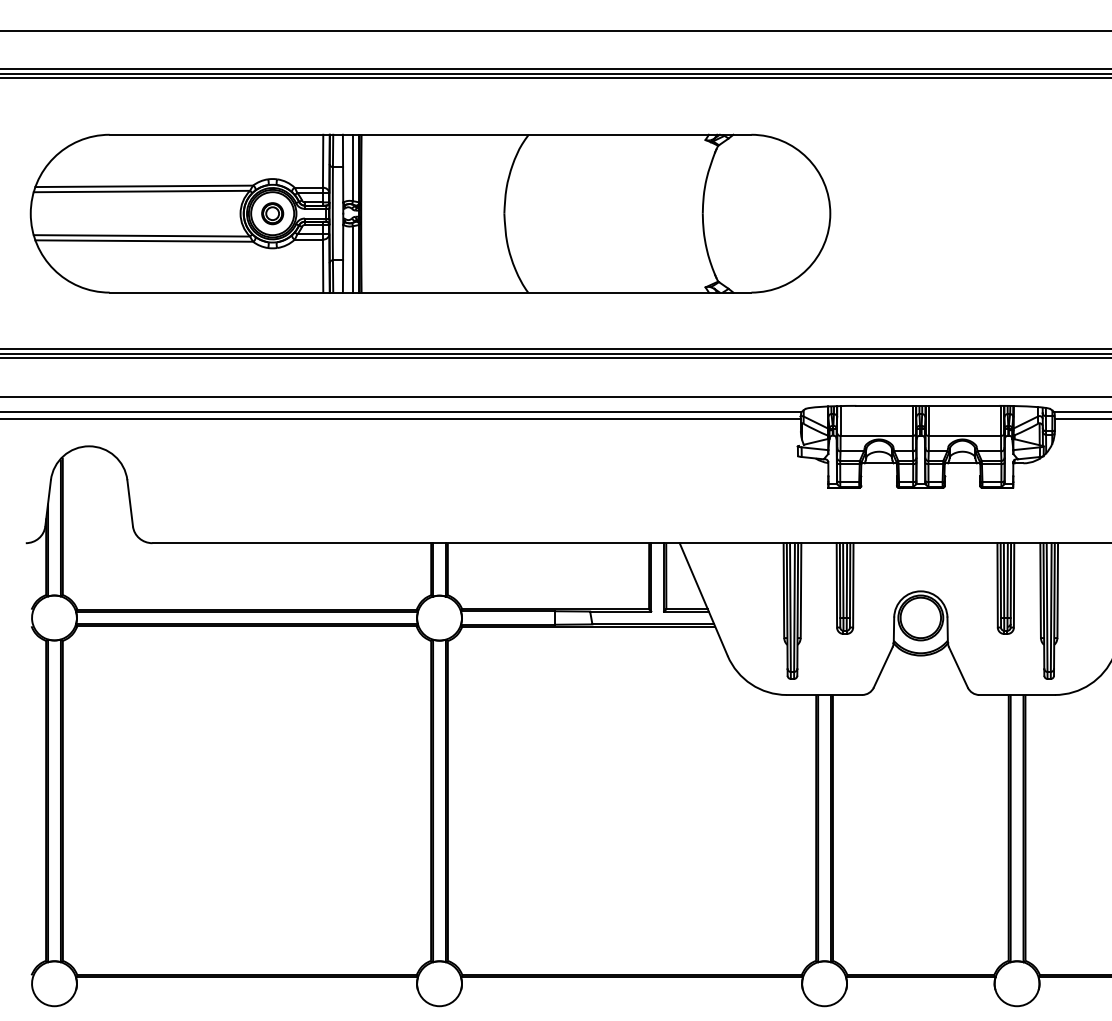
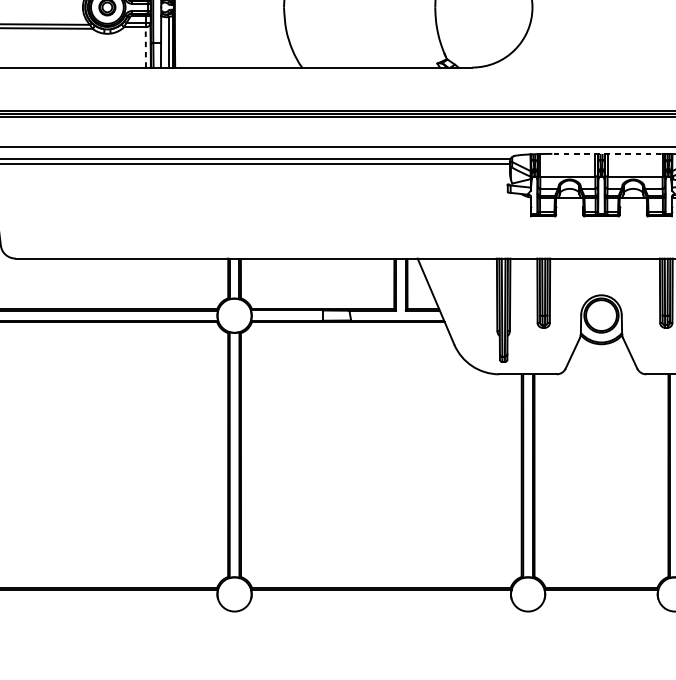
line: (323, 266) -> (146, 47), solid -> dashed
line: (927, 405) -> (606, 153), solid -> dashed

